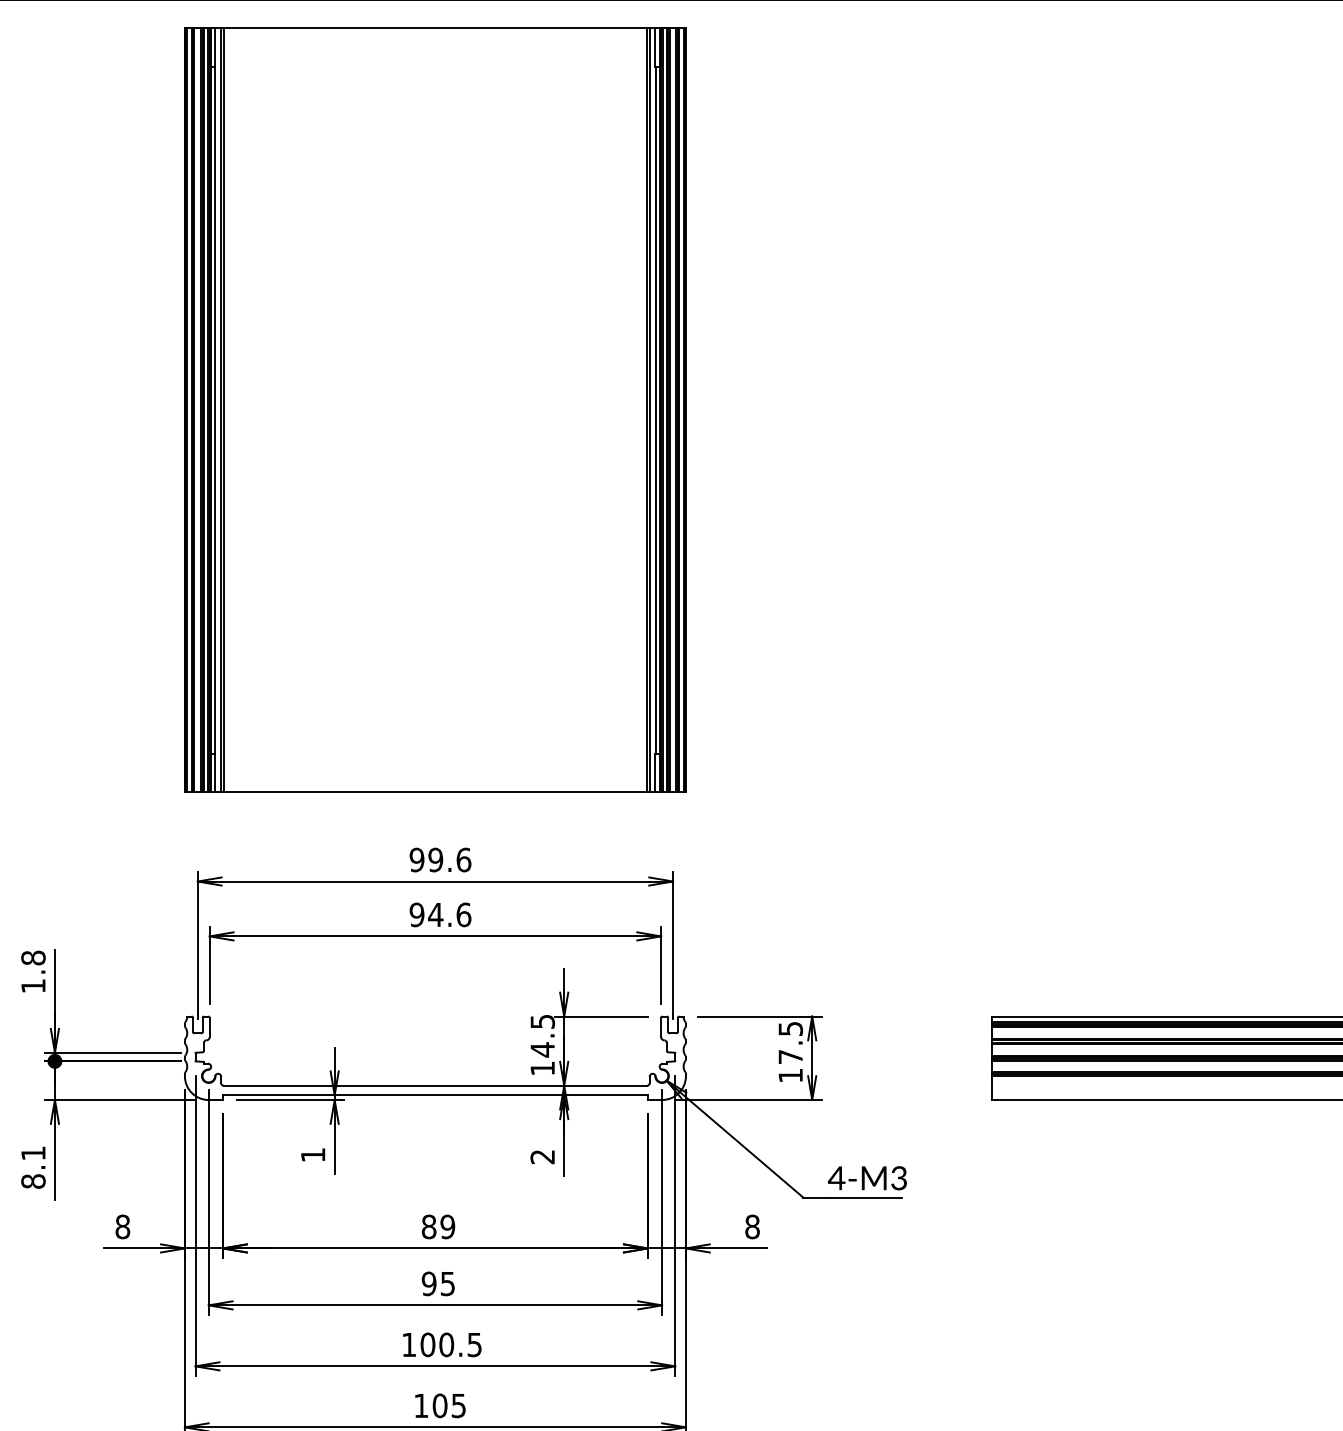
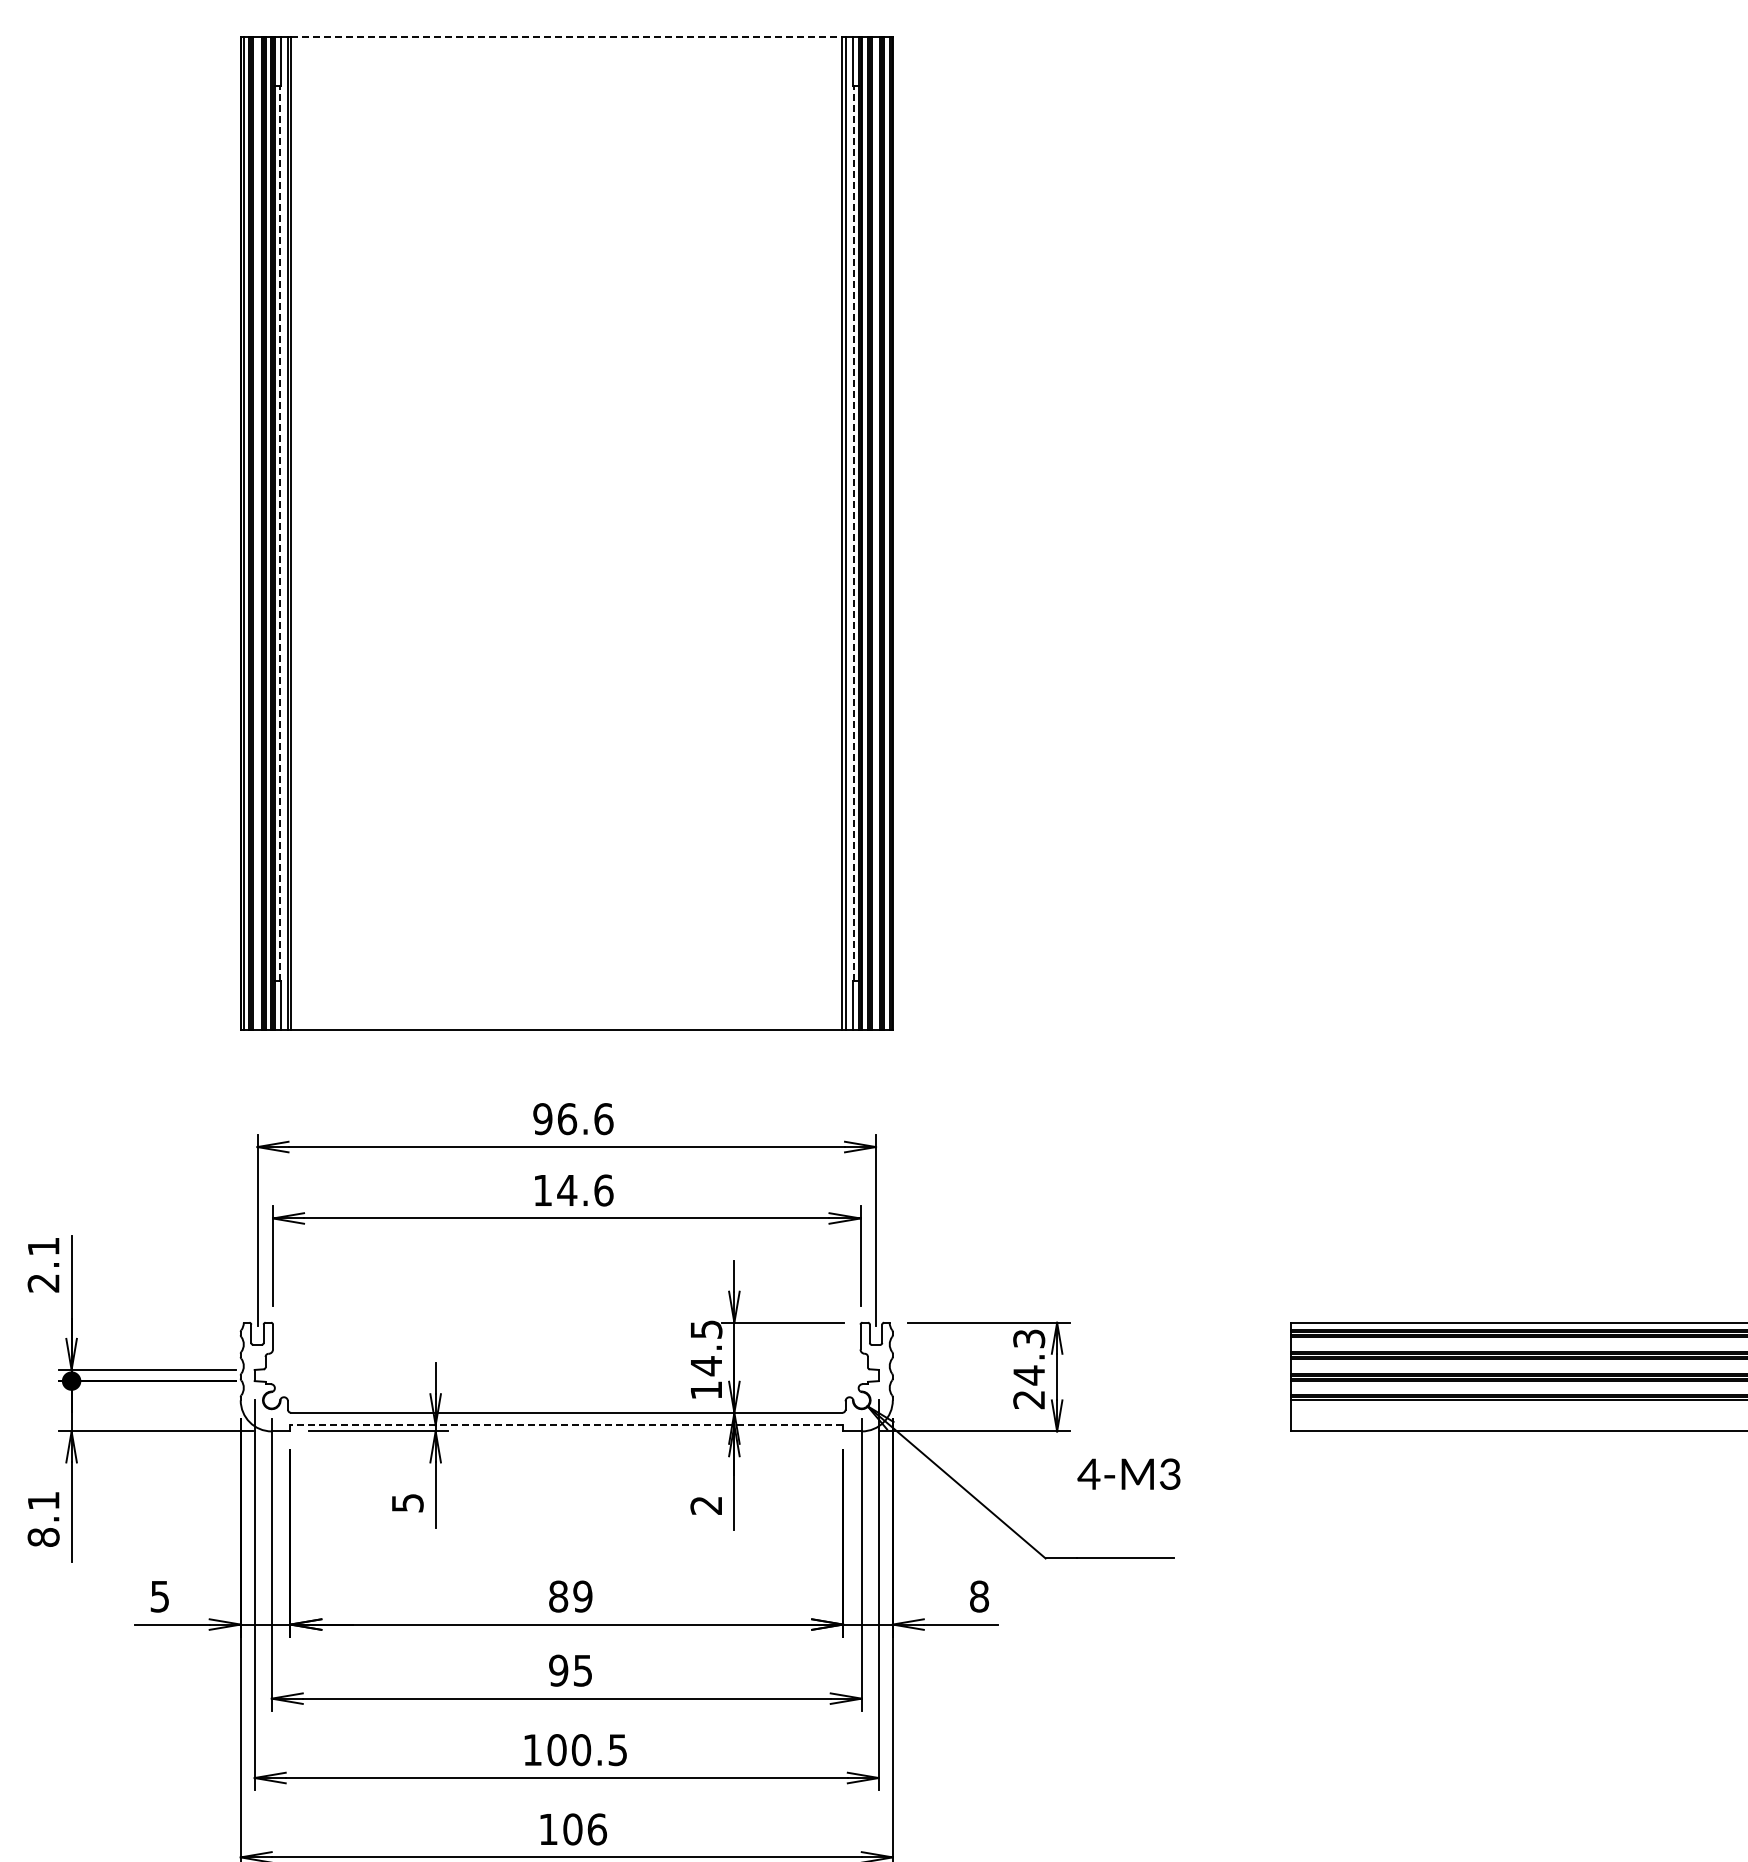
line: (435, 28) -> (566, 36), solid -> dashed
line: (214, 410) -> (279, 533), solid -> dashed
line: (655, 410) -> (853, 533), solid -> dashed
text: (435, 860) -> (567, 1119), 99.6 -> 96.6
text: (416, 914) -> (542, 1190), 94.6 -> 14.6
text: (33, 971) -> (43, 1264), 1.8 -> 2.1
text: (790, 1052) -> (1028, 1369), 17.5 -> 24.3
line: (435, 1095) -> (566, 1425), solid -> dashed
text: (313, 1155) -> (407, 1503), 1 -> 5
text: (867, 1177) -> (1128, 1473), moved
text: (122, 1226) -> (159, 1596), 8 -> 5
text: (459, 1405) -> (597, 1829), 105 -> 106

